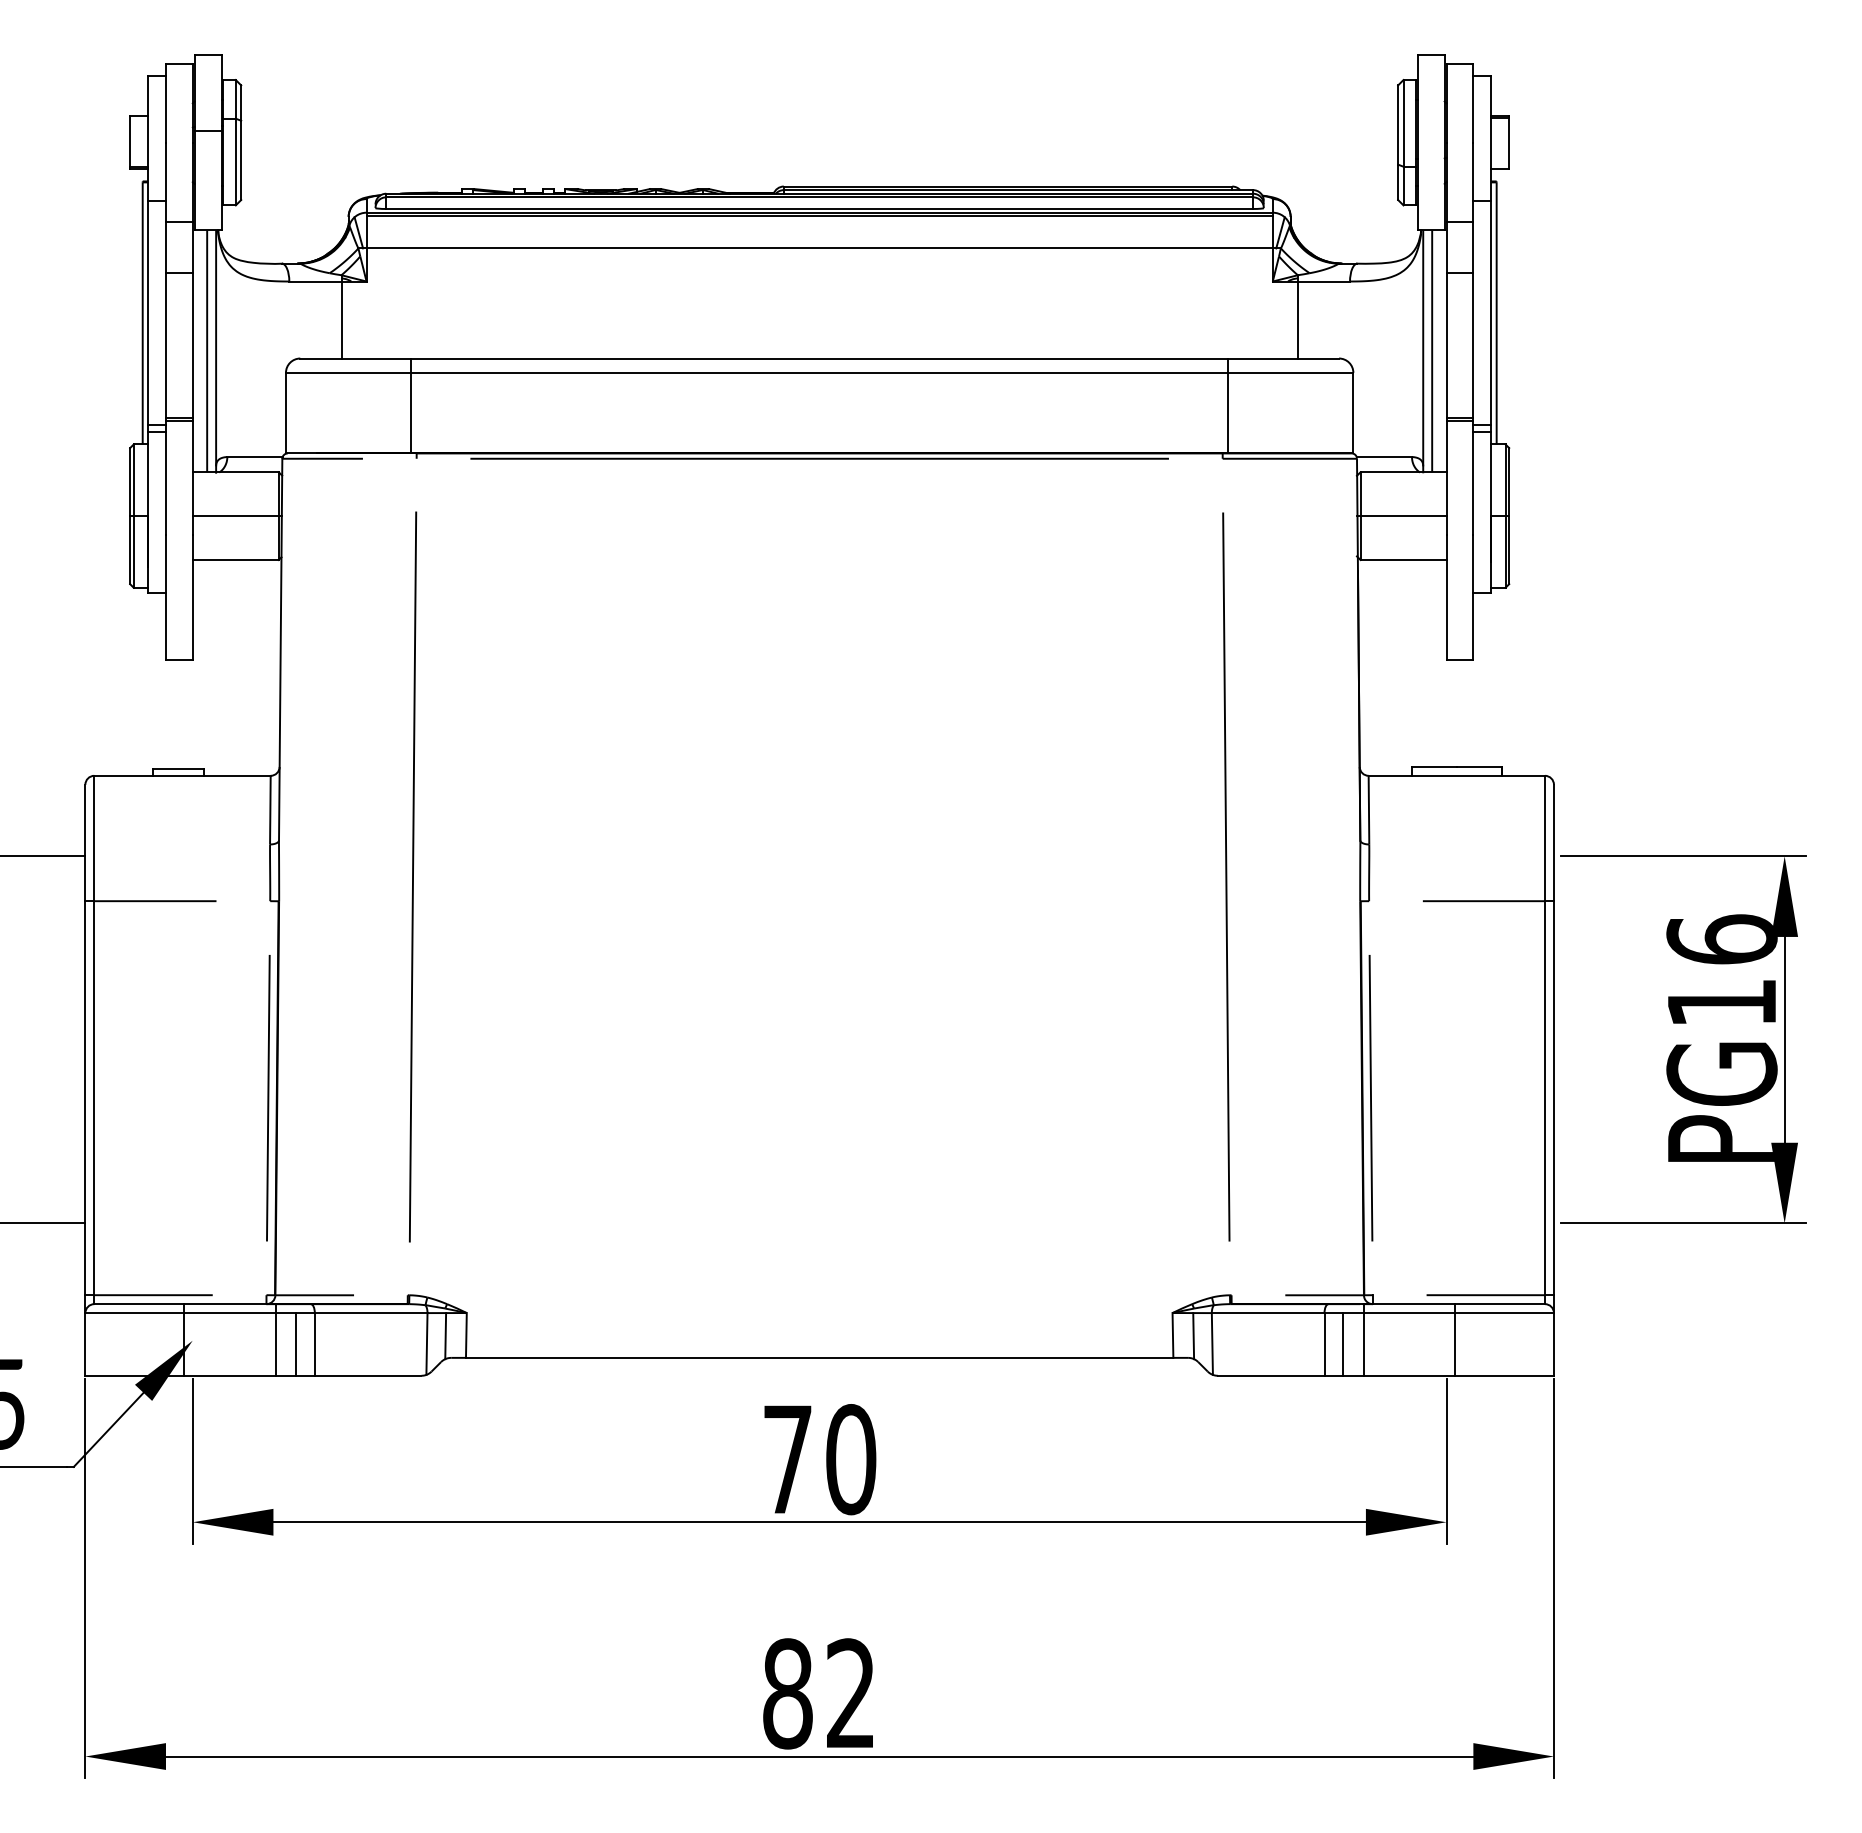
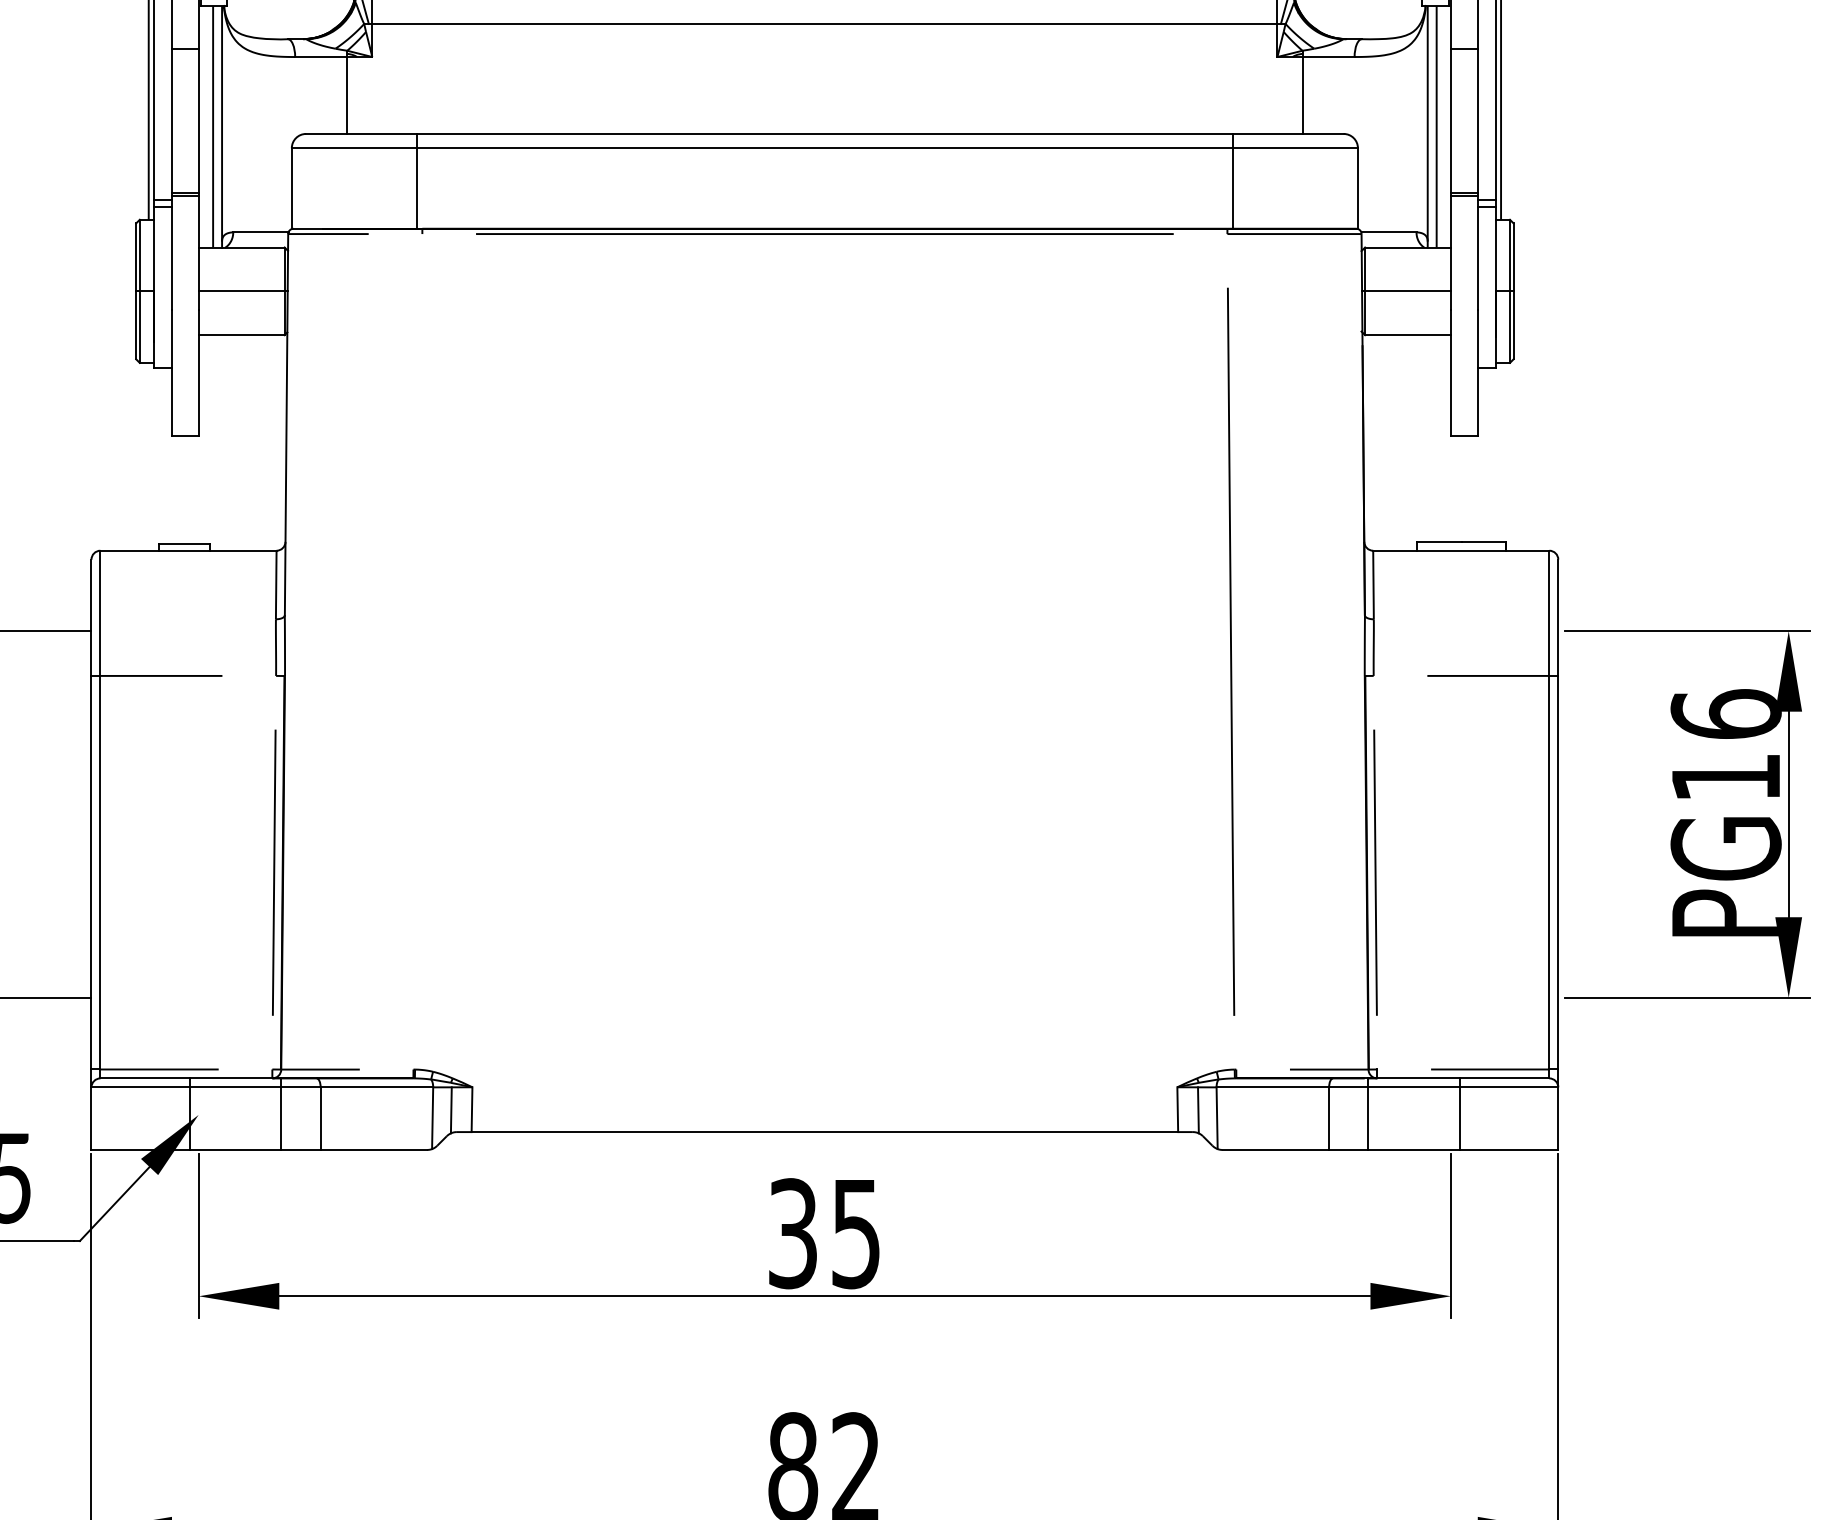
line: (412, 876) -> (418, 651), removed
line: (296, 1344) -> (302, 1118), removed
line: (1343, 1344) -> (1348, 1118), removed
text: (820, 1459) -> (825, 1233), 70 -> 35

